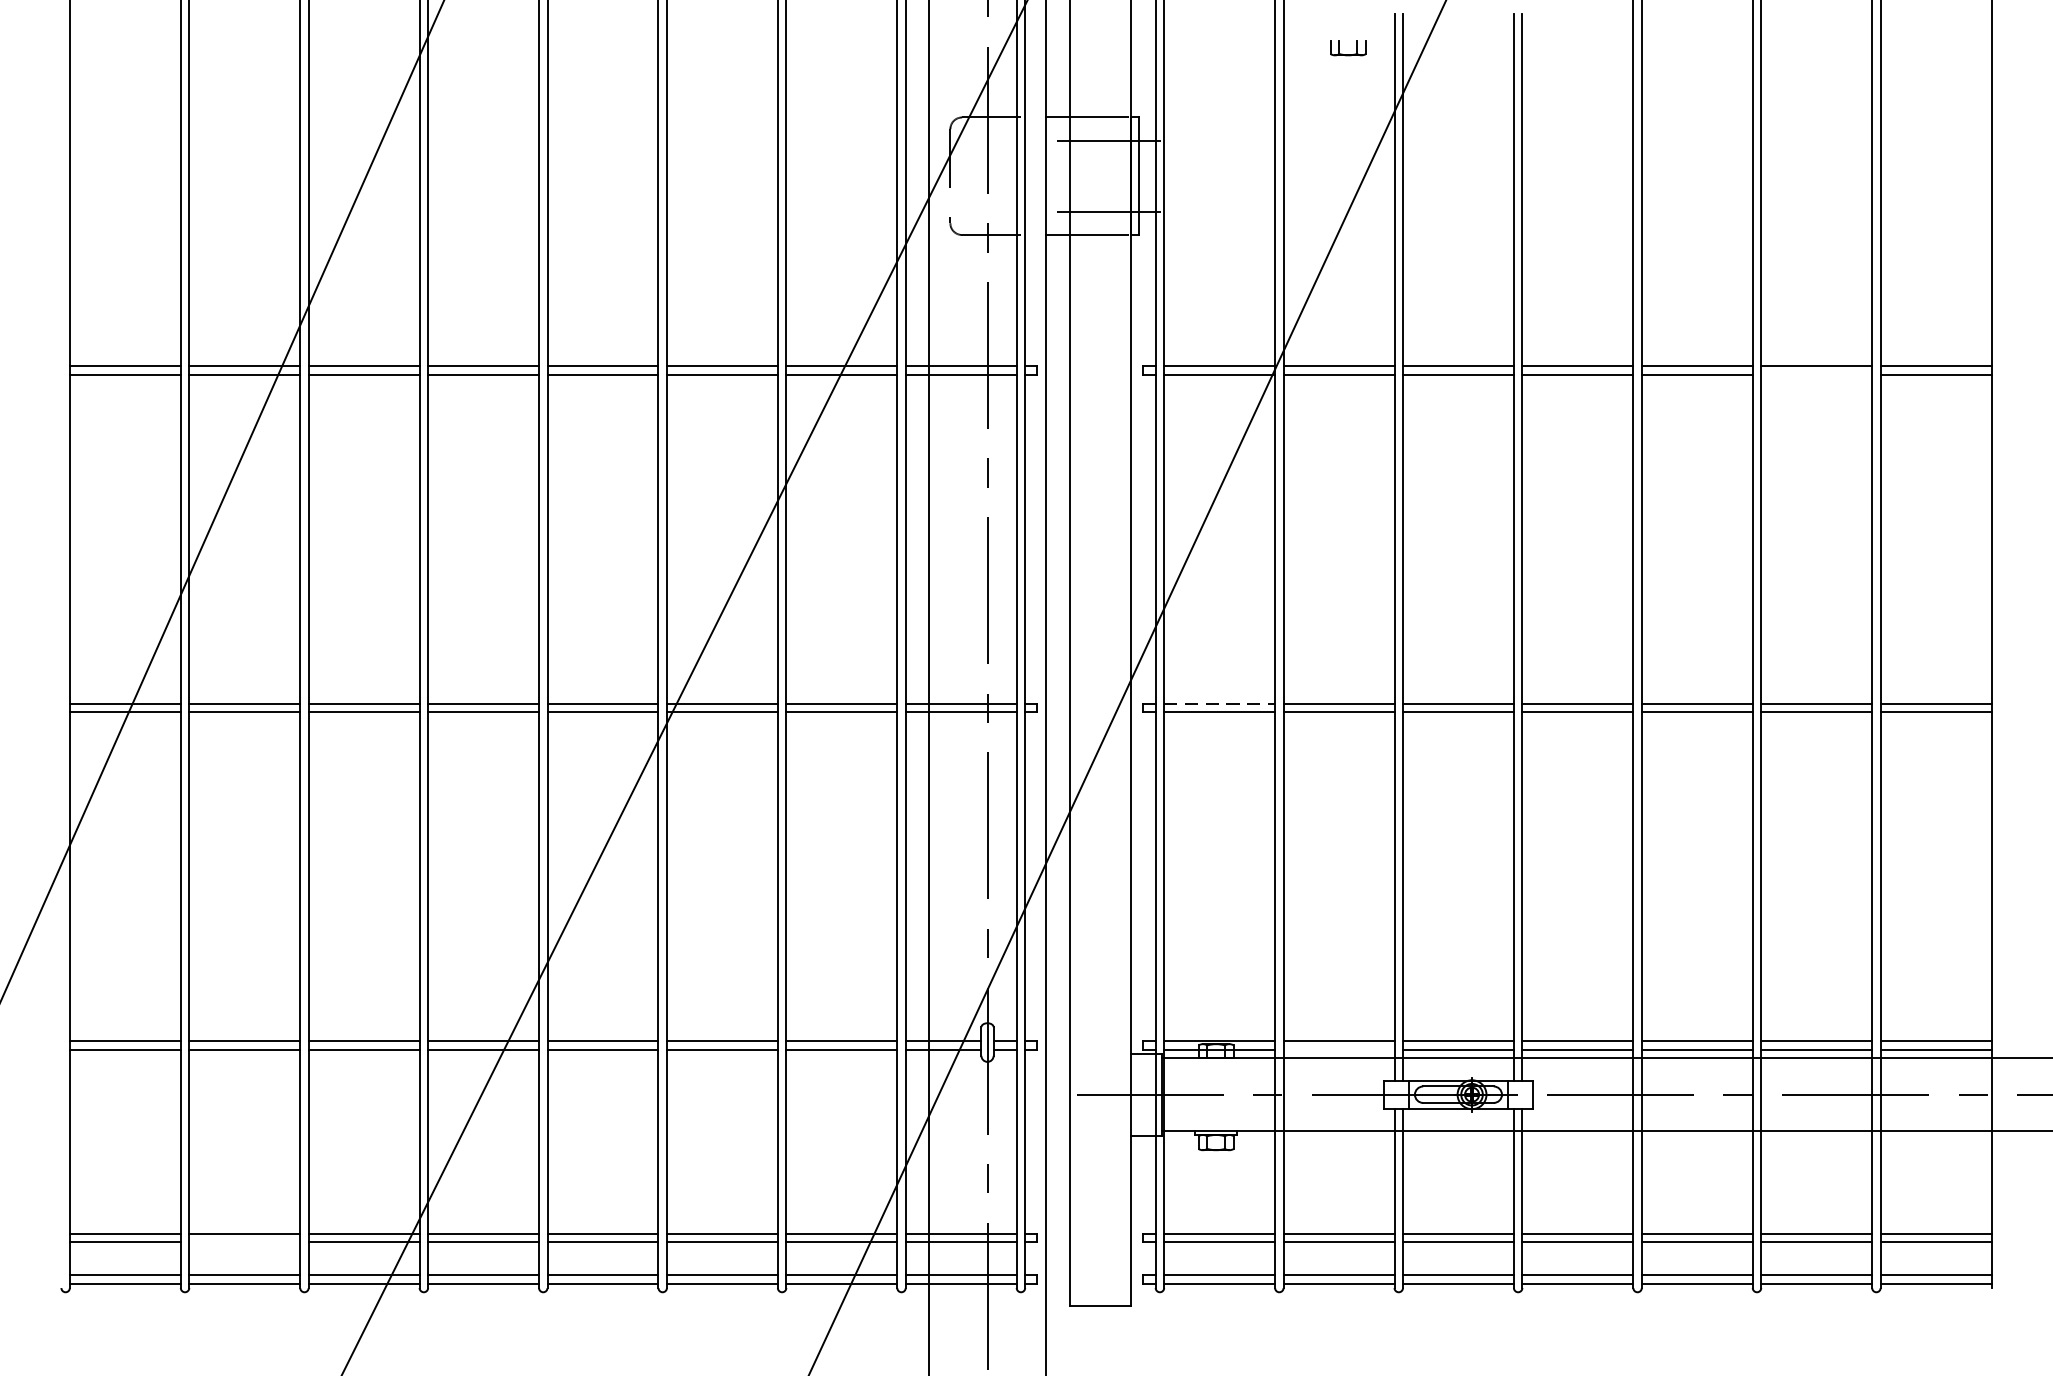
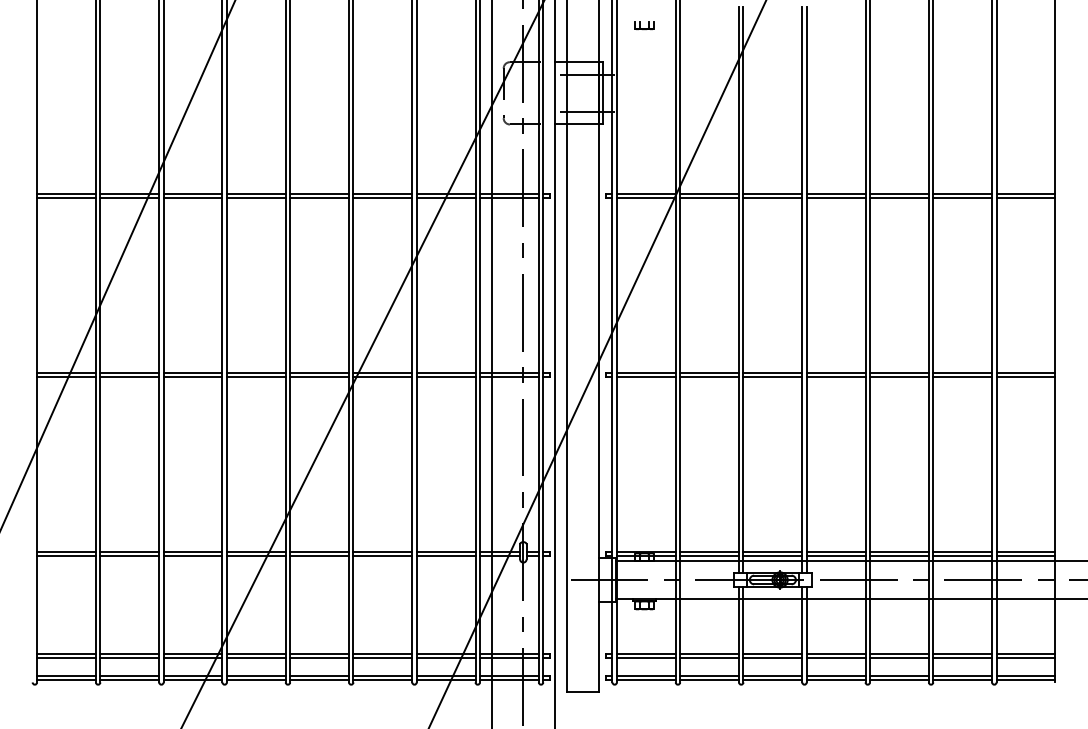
part: (1348, 48) -> (644, 25), moved
line: (1816, 374) -> (962, 198), added
line: (1219, 703) -> (646, 372), dashed -> solid
line: (1338, 1050) -> (709, 556), added
line: (244, 1242) -> (129, 658), added

